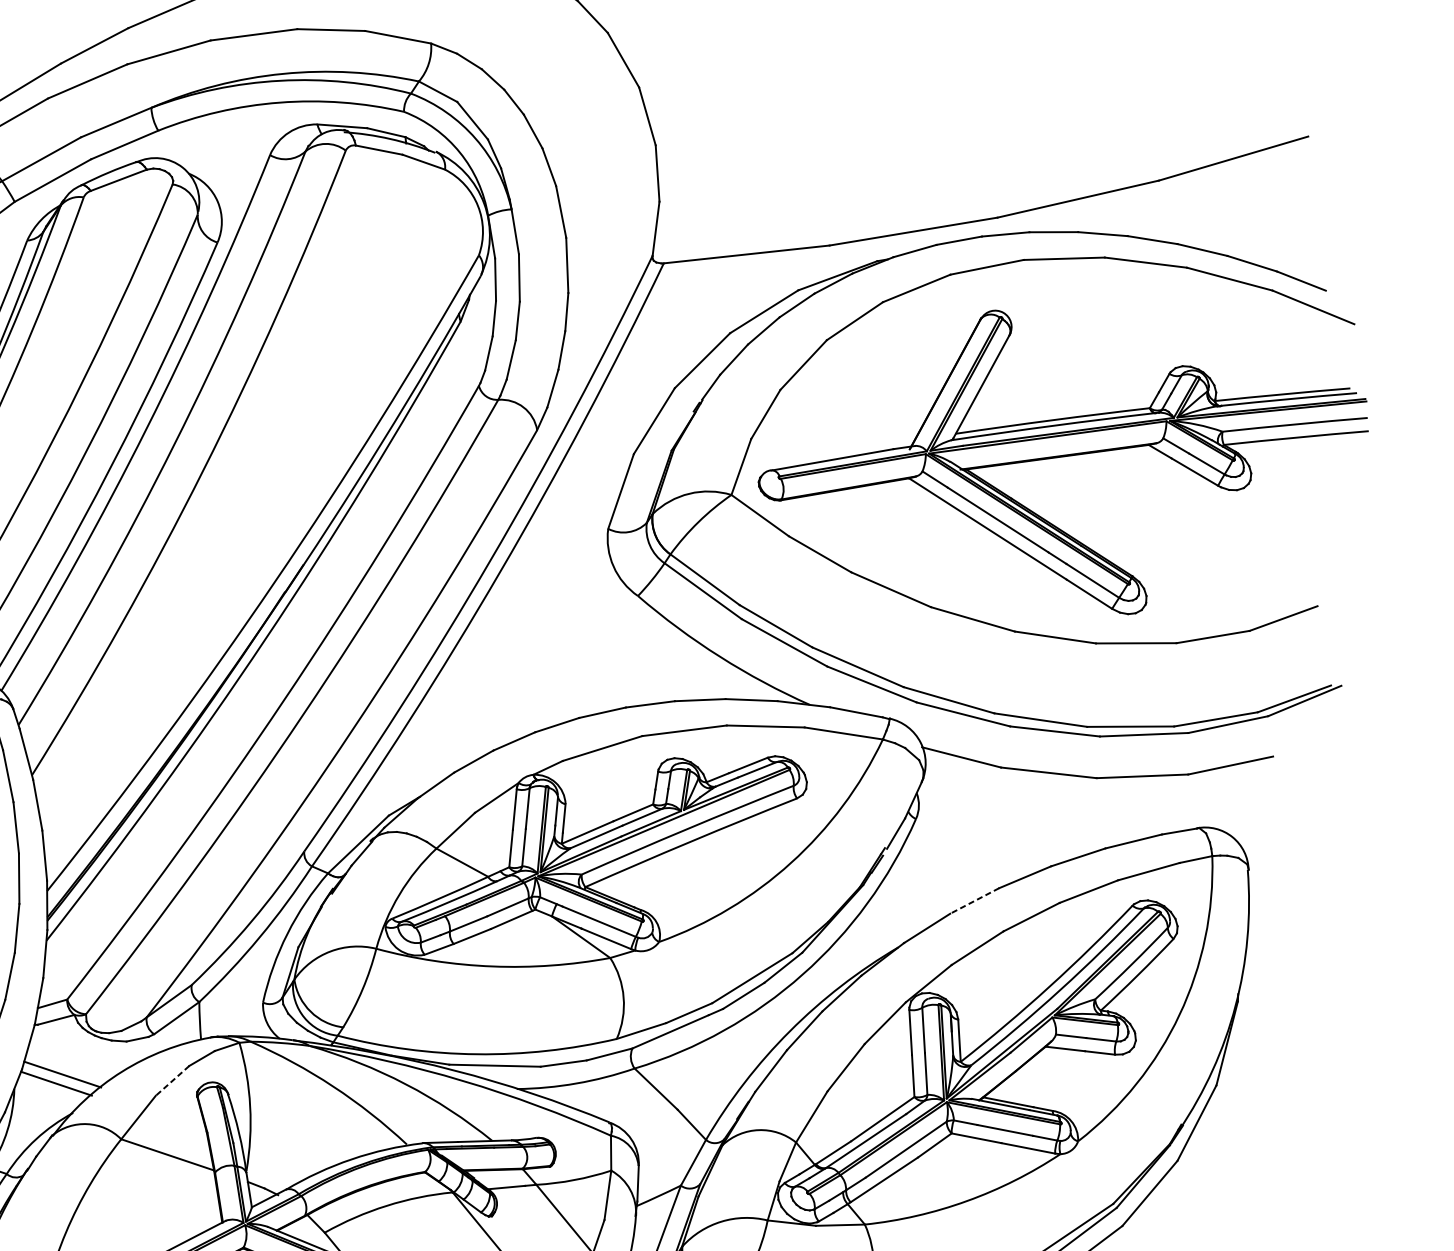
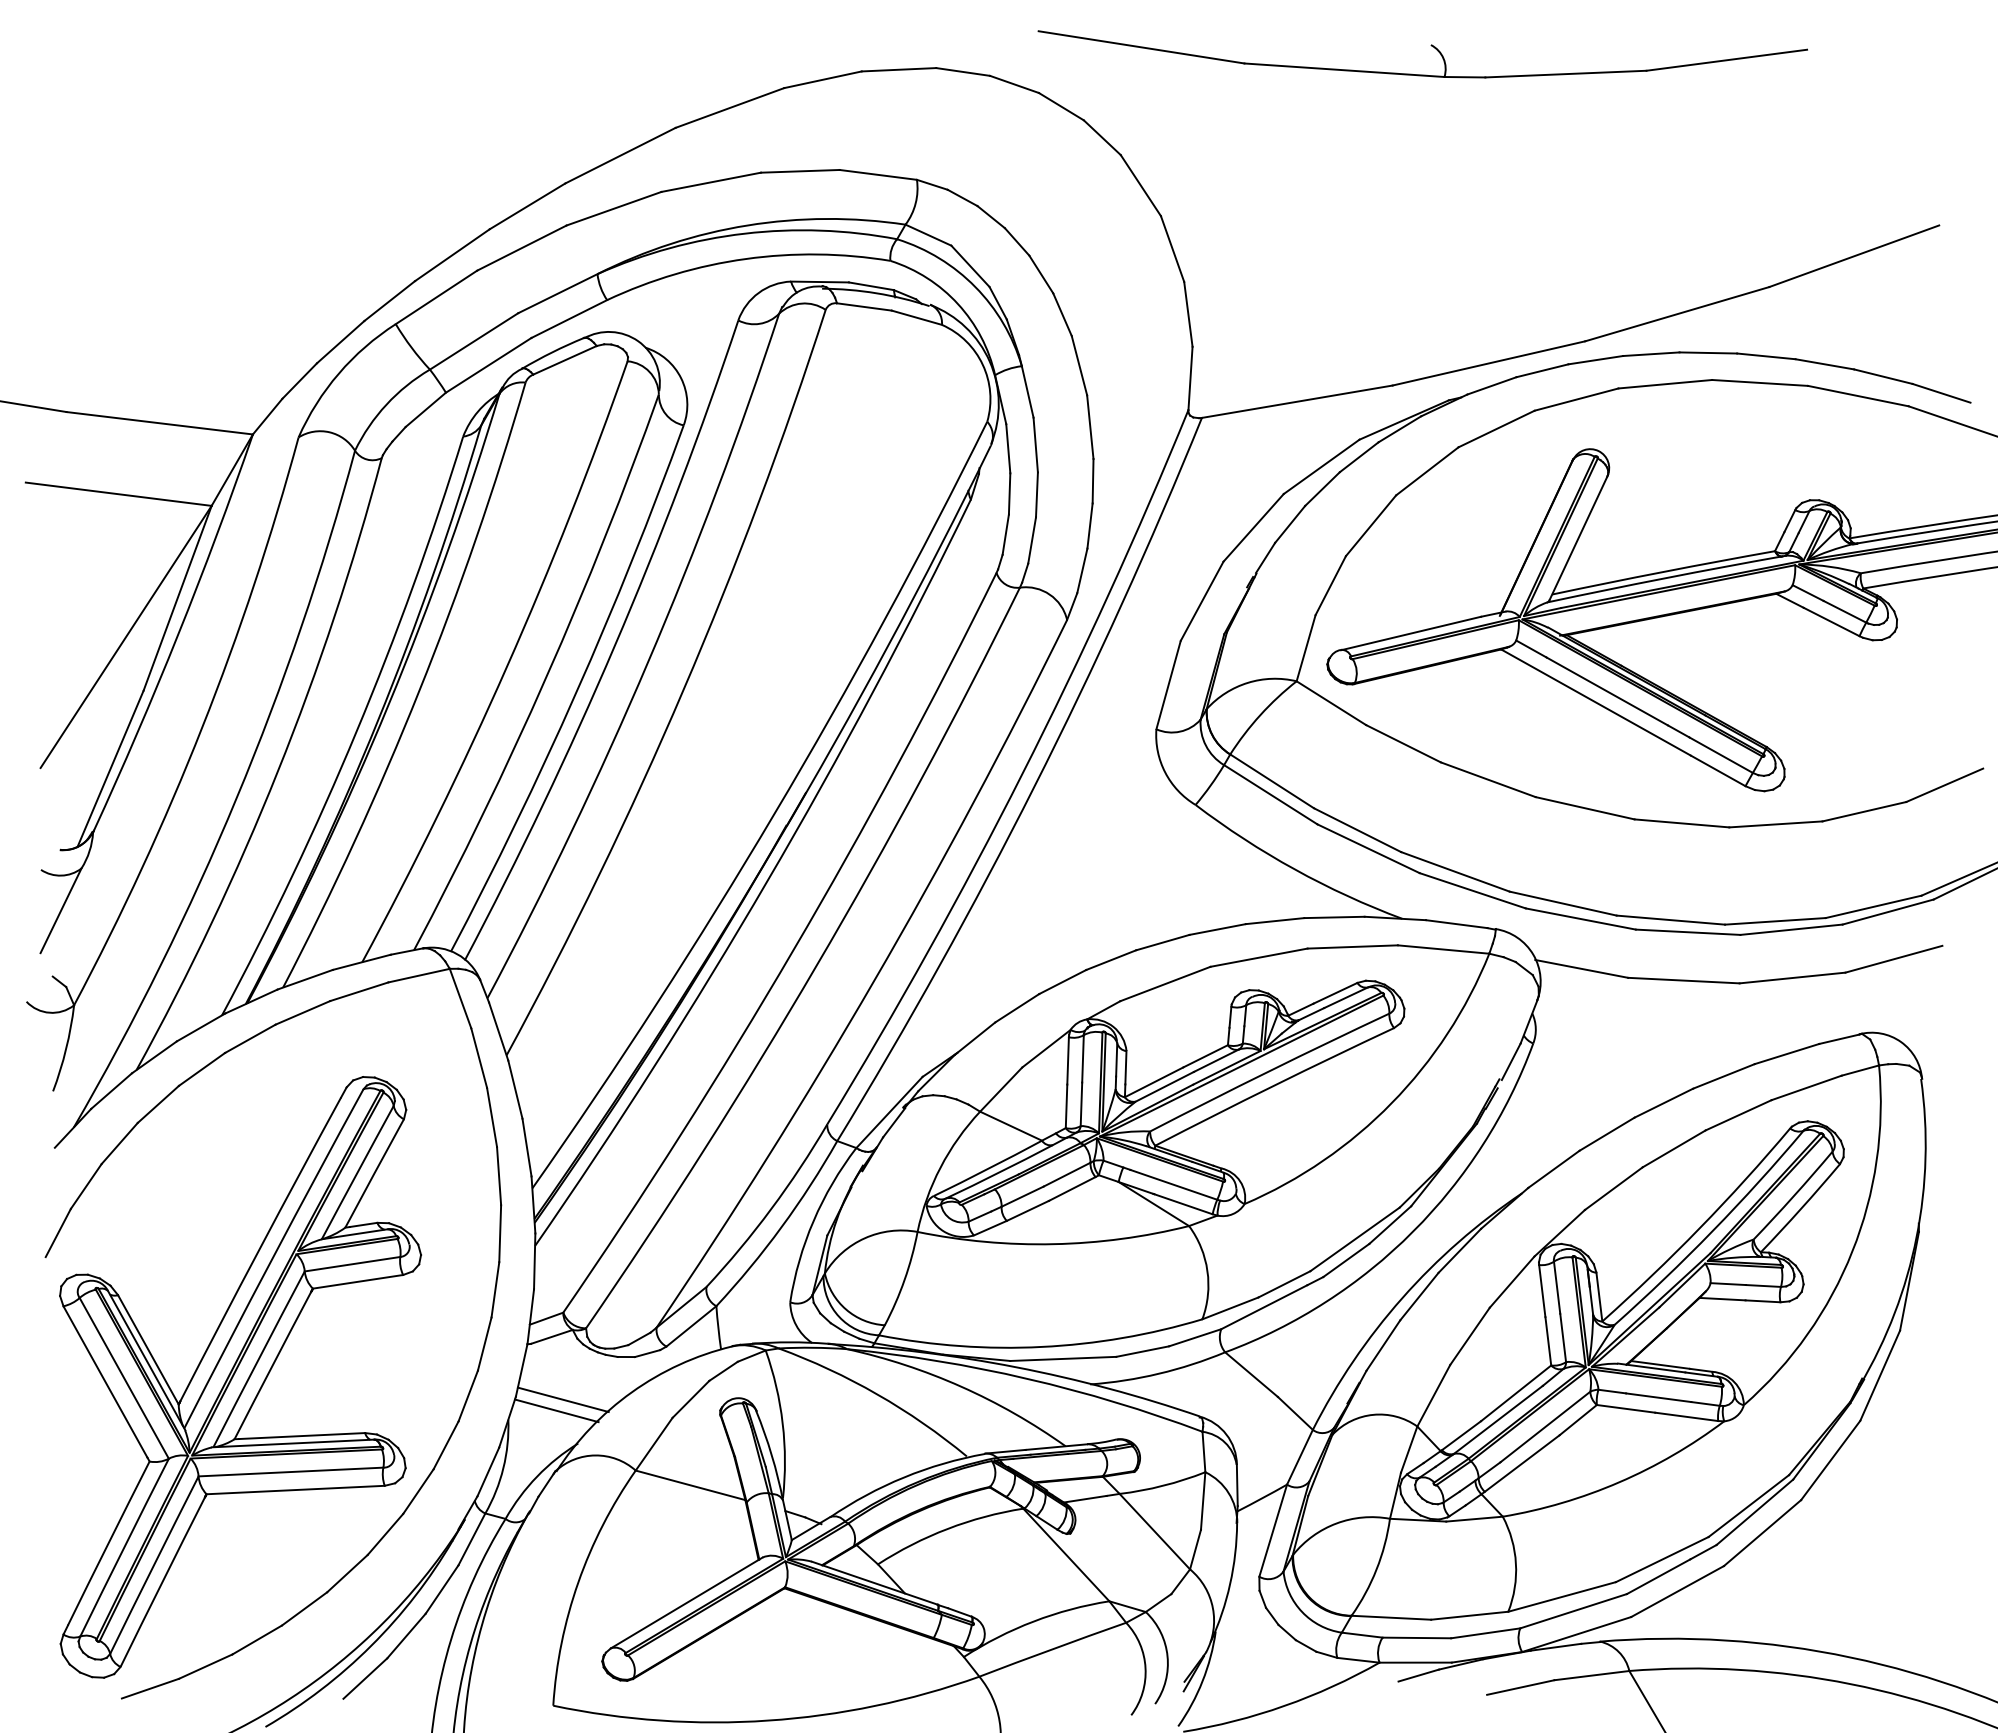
line: (974, 901) -> (1606, 1134), dashed -> solid
line: (172, 1080) -> (690, 1399), dashed -> solid

